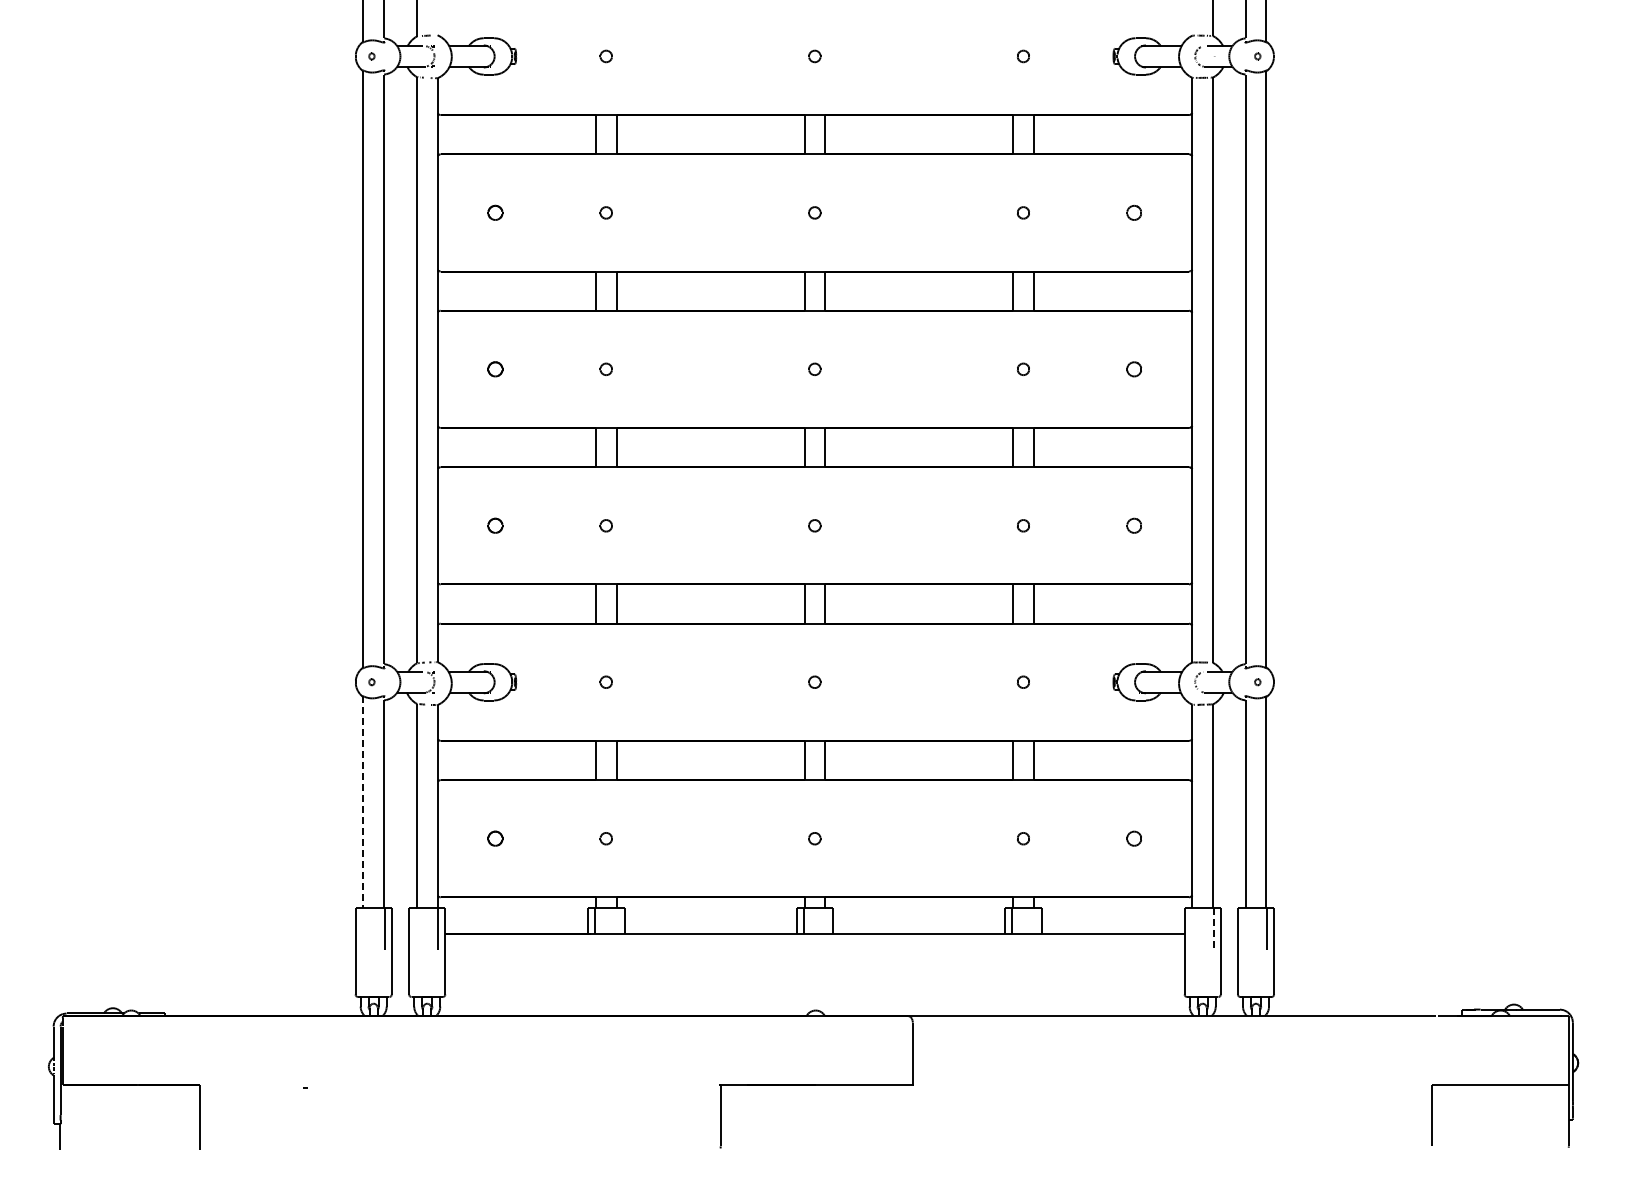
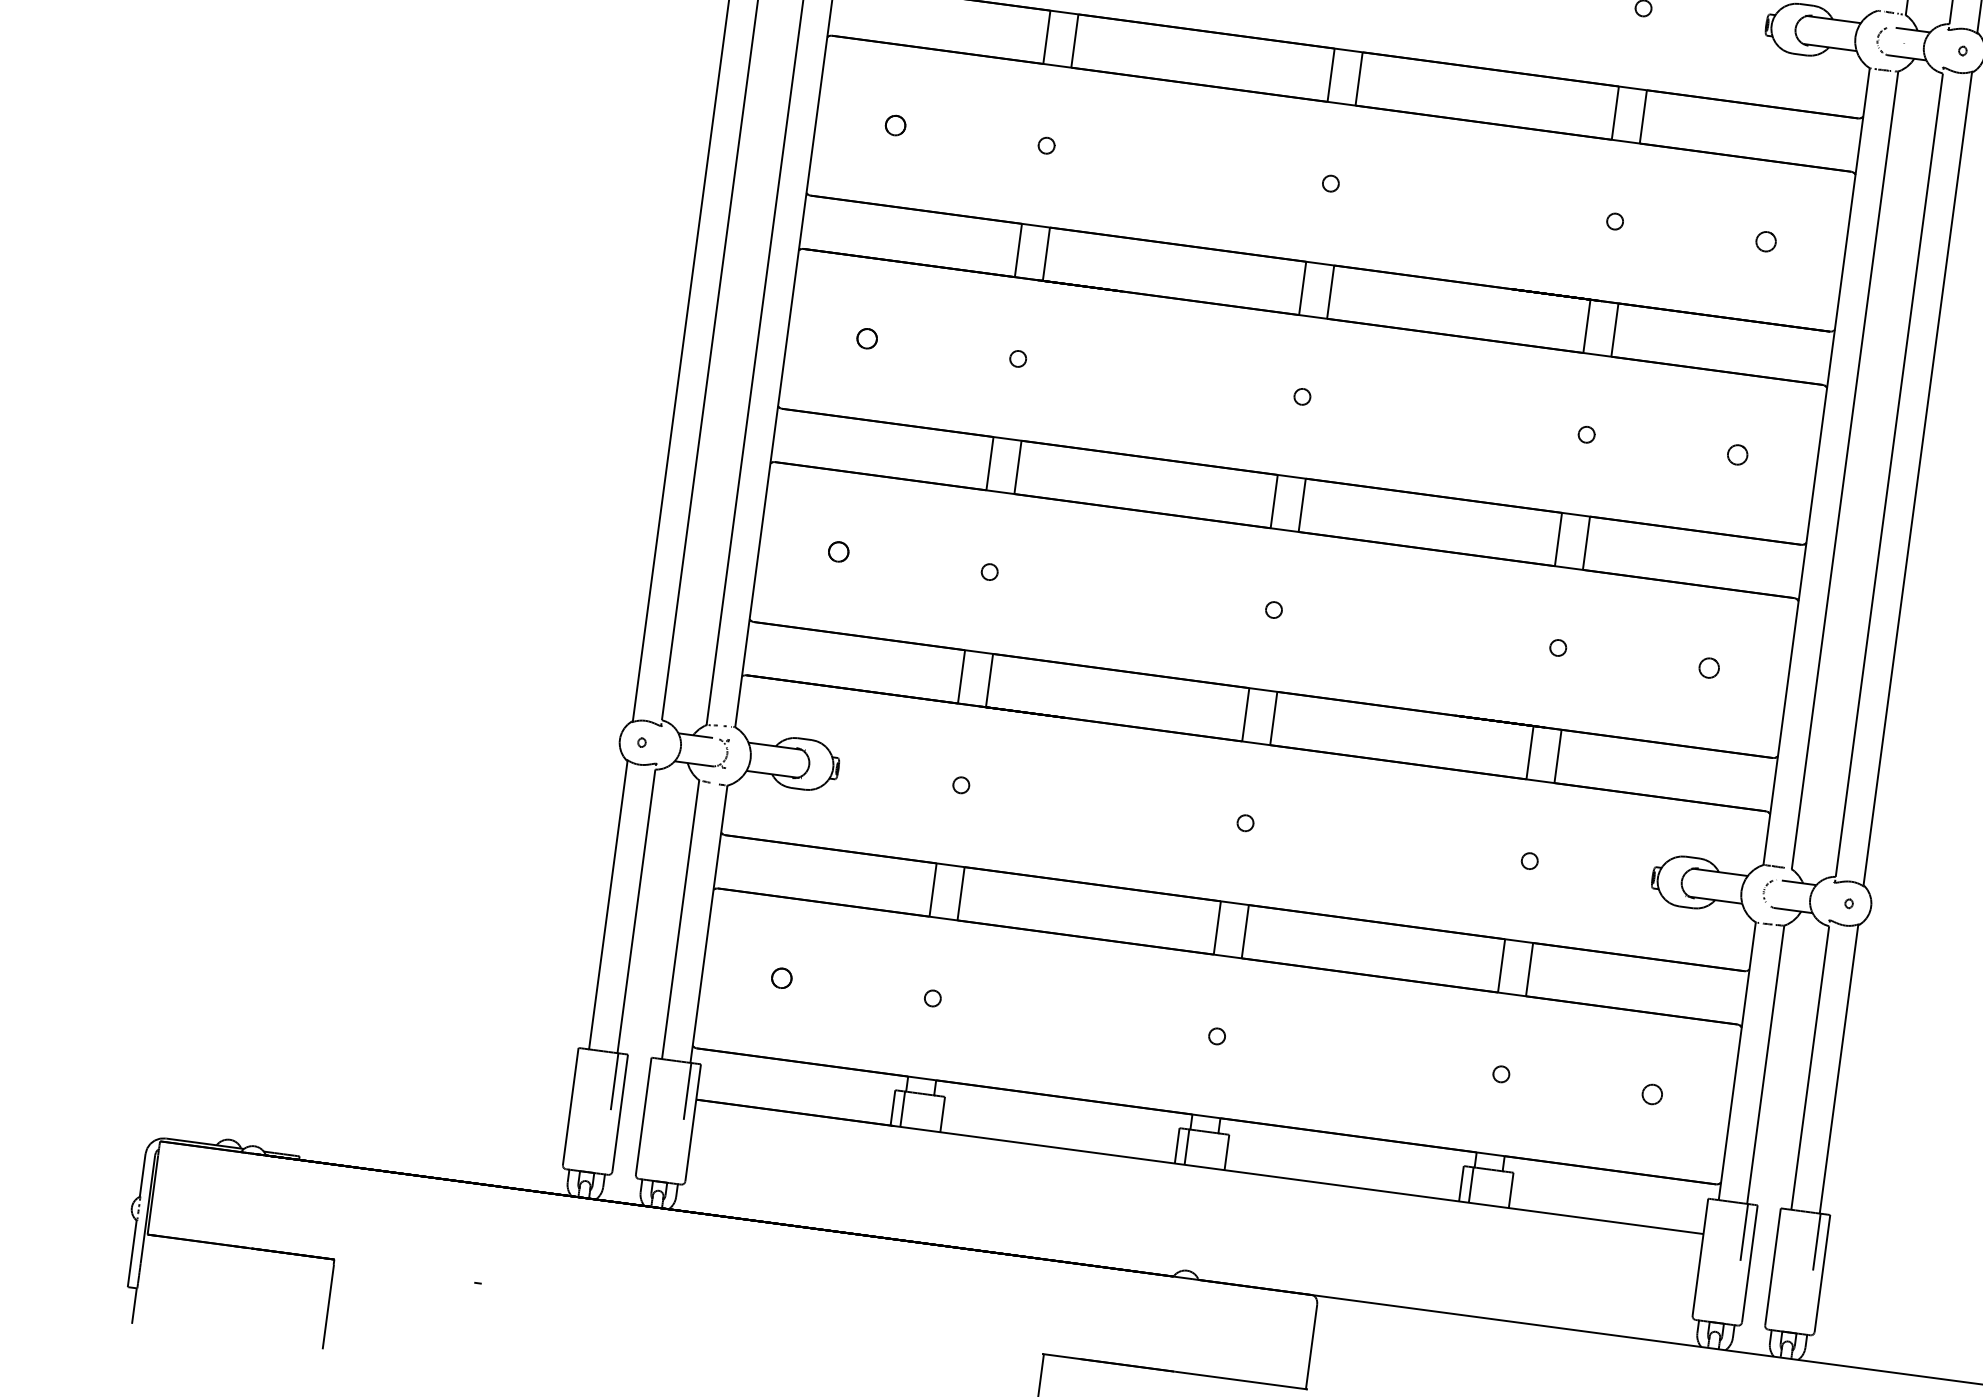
line: (363, 802) -> (608, 905), dashed -> solid
line: (1213, 929) -> (1743, 1232), dashed -> solid

